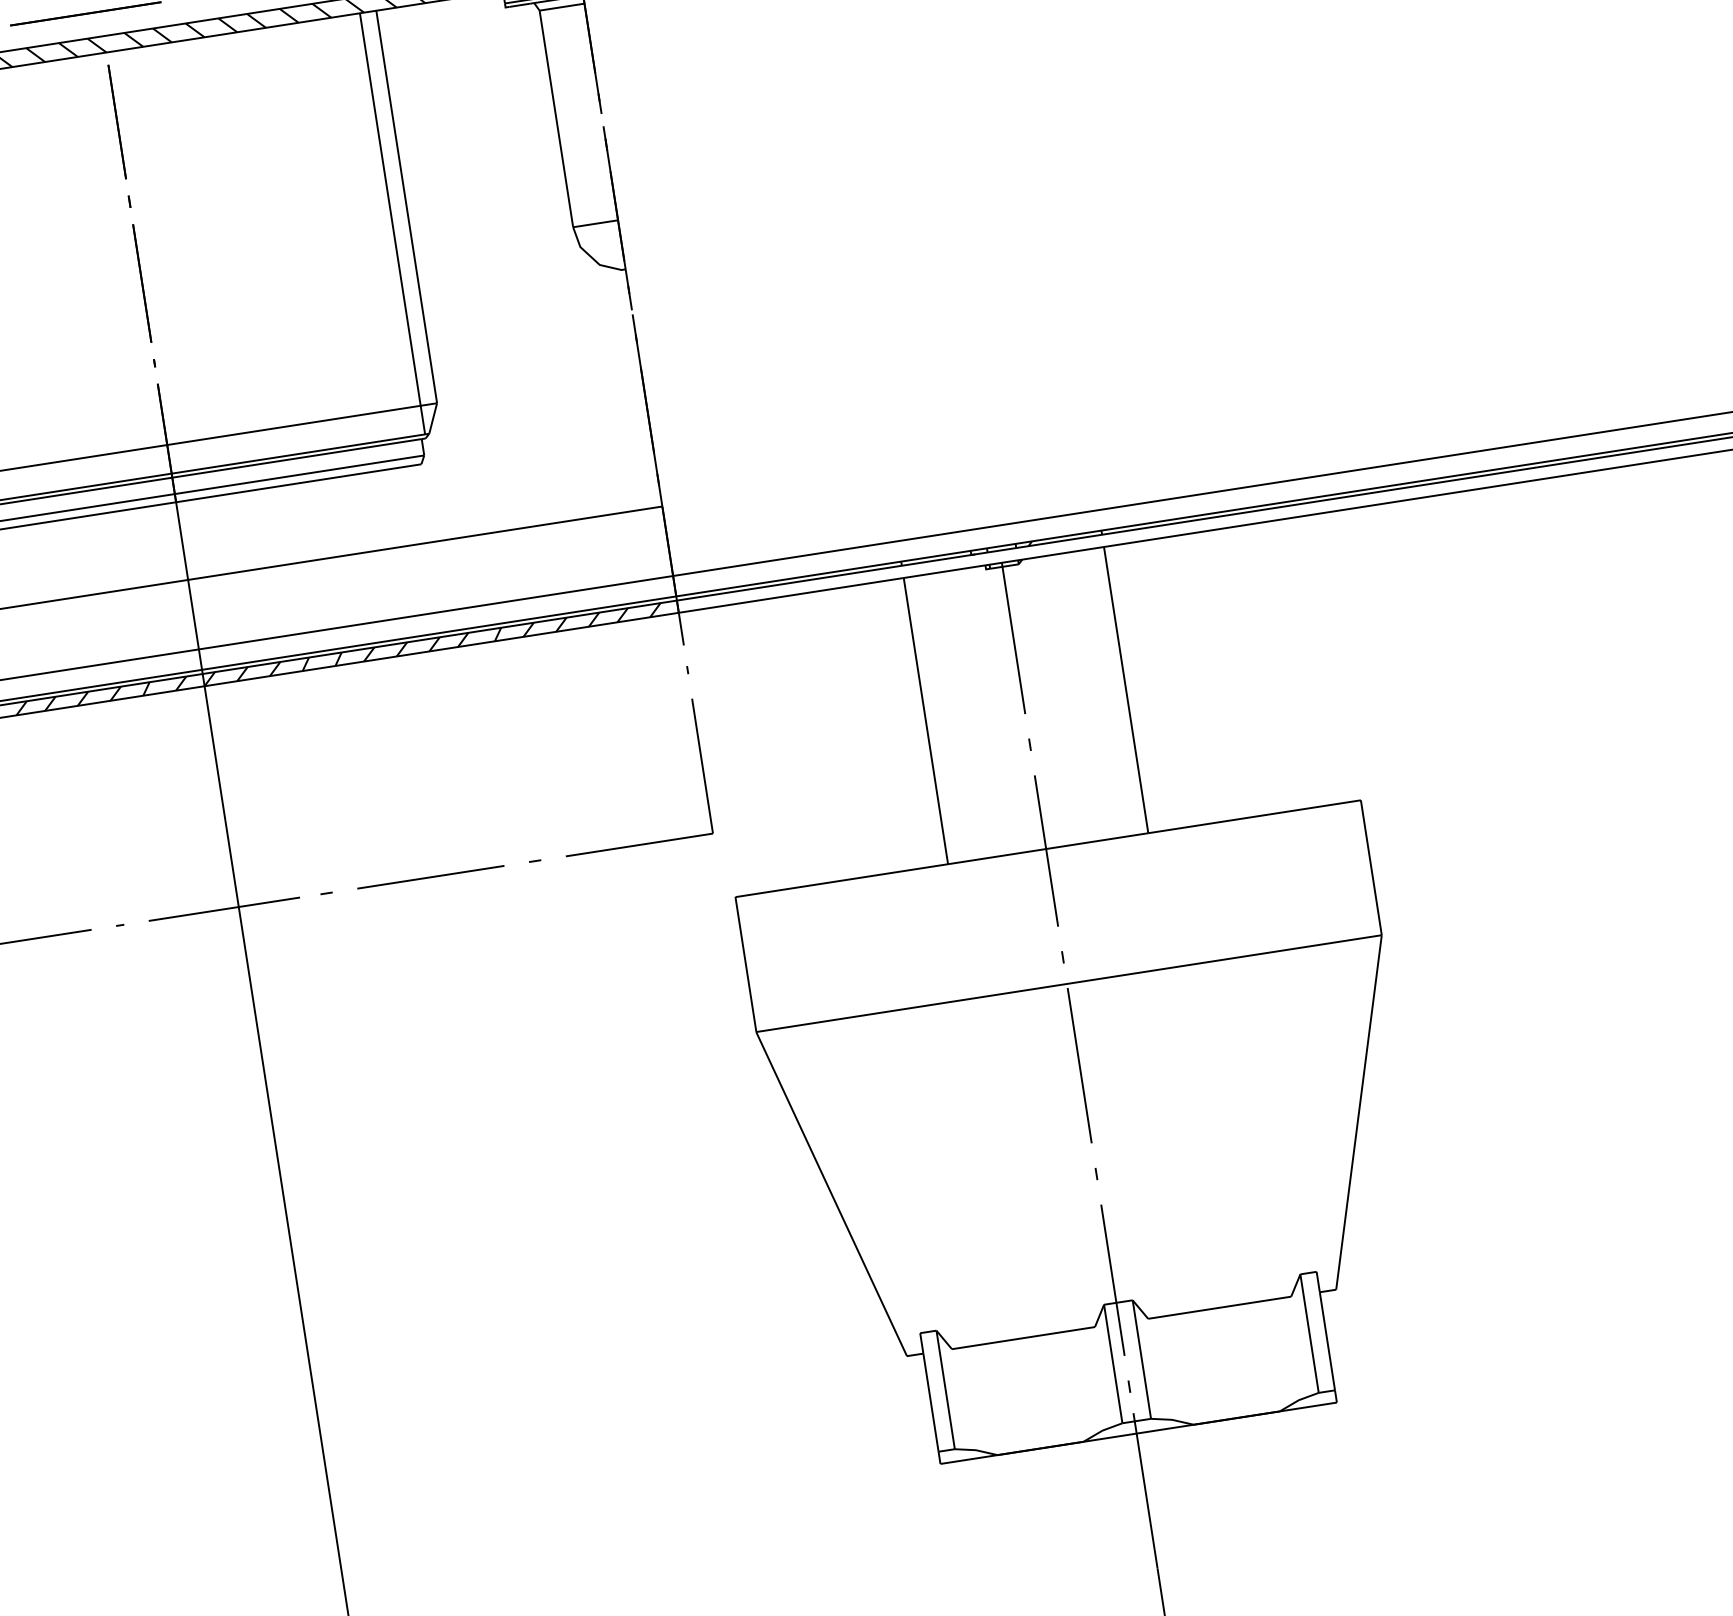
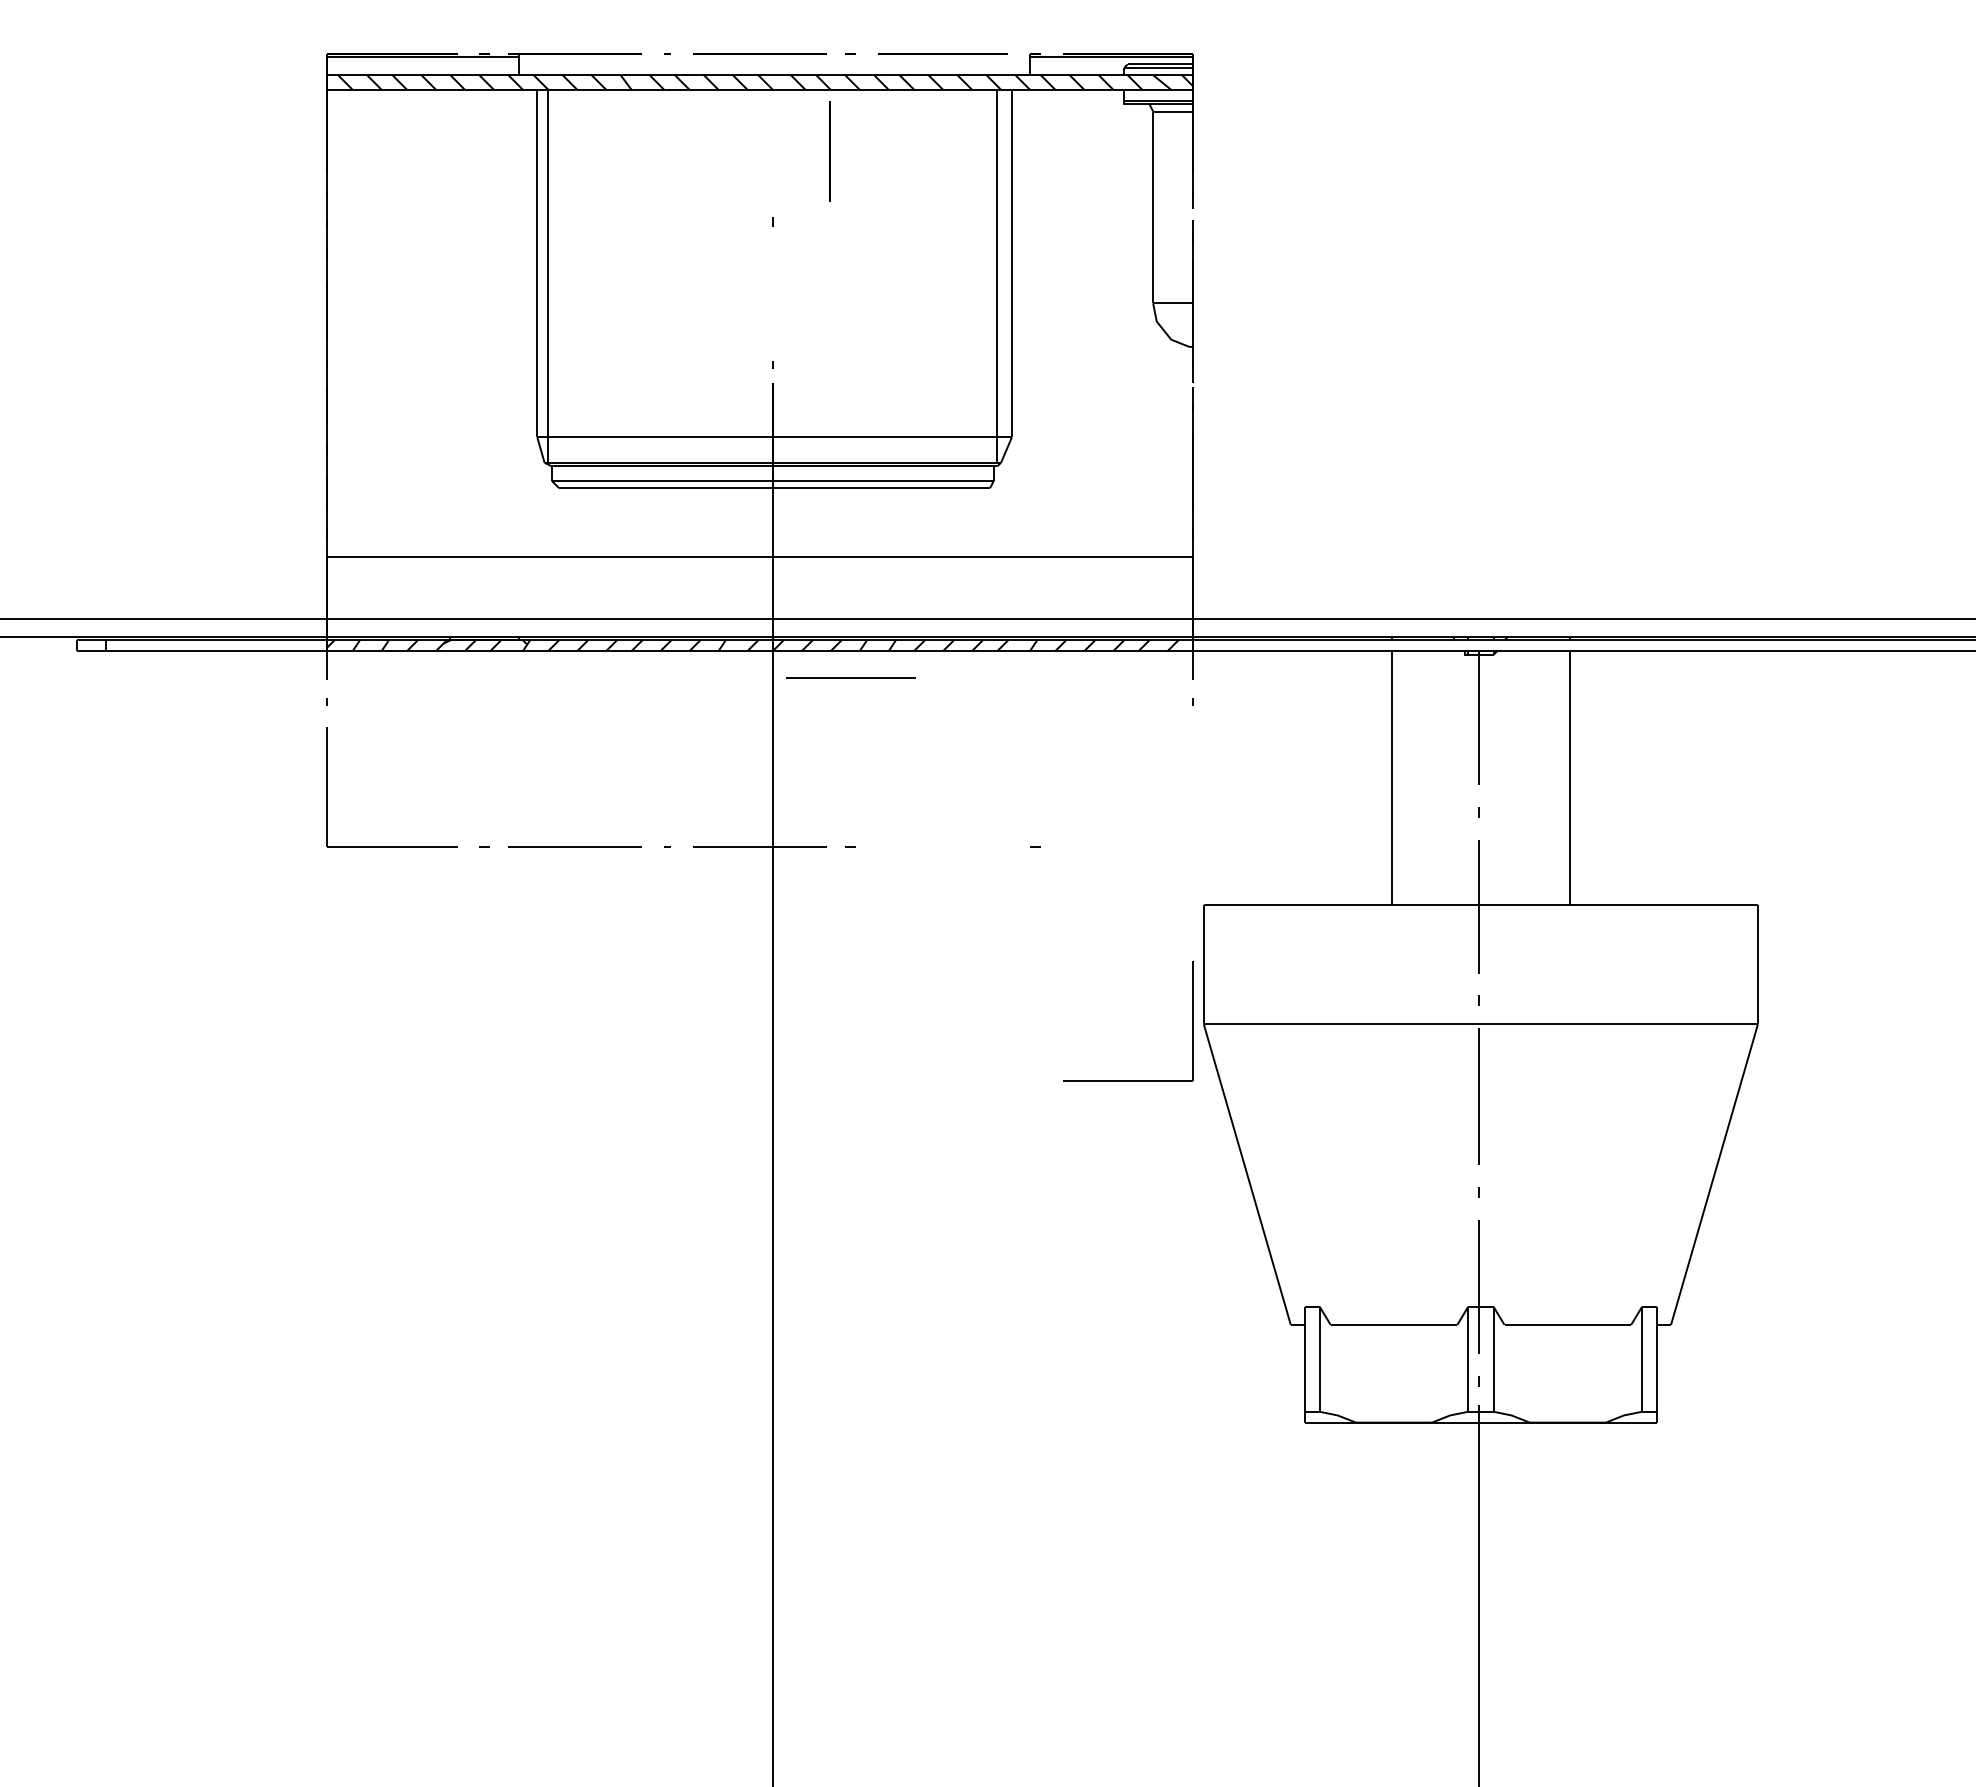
line: (116, 122) -> (829, 151), moved
line: (141, 283) -> (772, 294), removed
part: (640, 844) -> (1128, 1080), moved
line: (430, 877) -> (850, 677), moved

